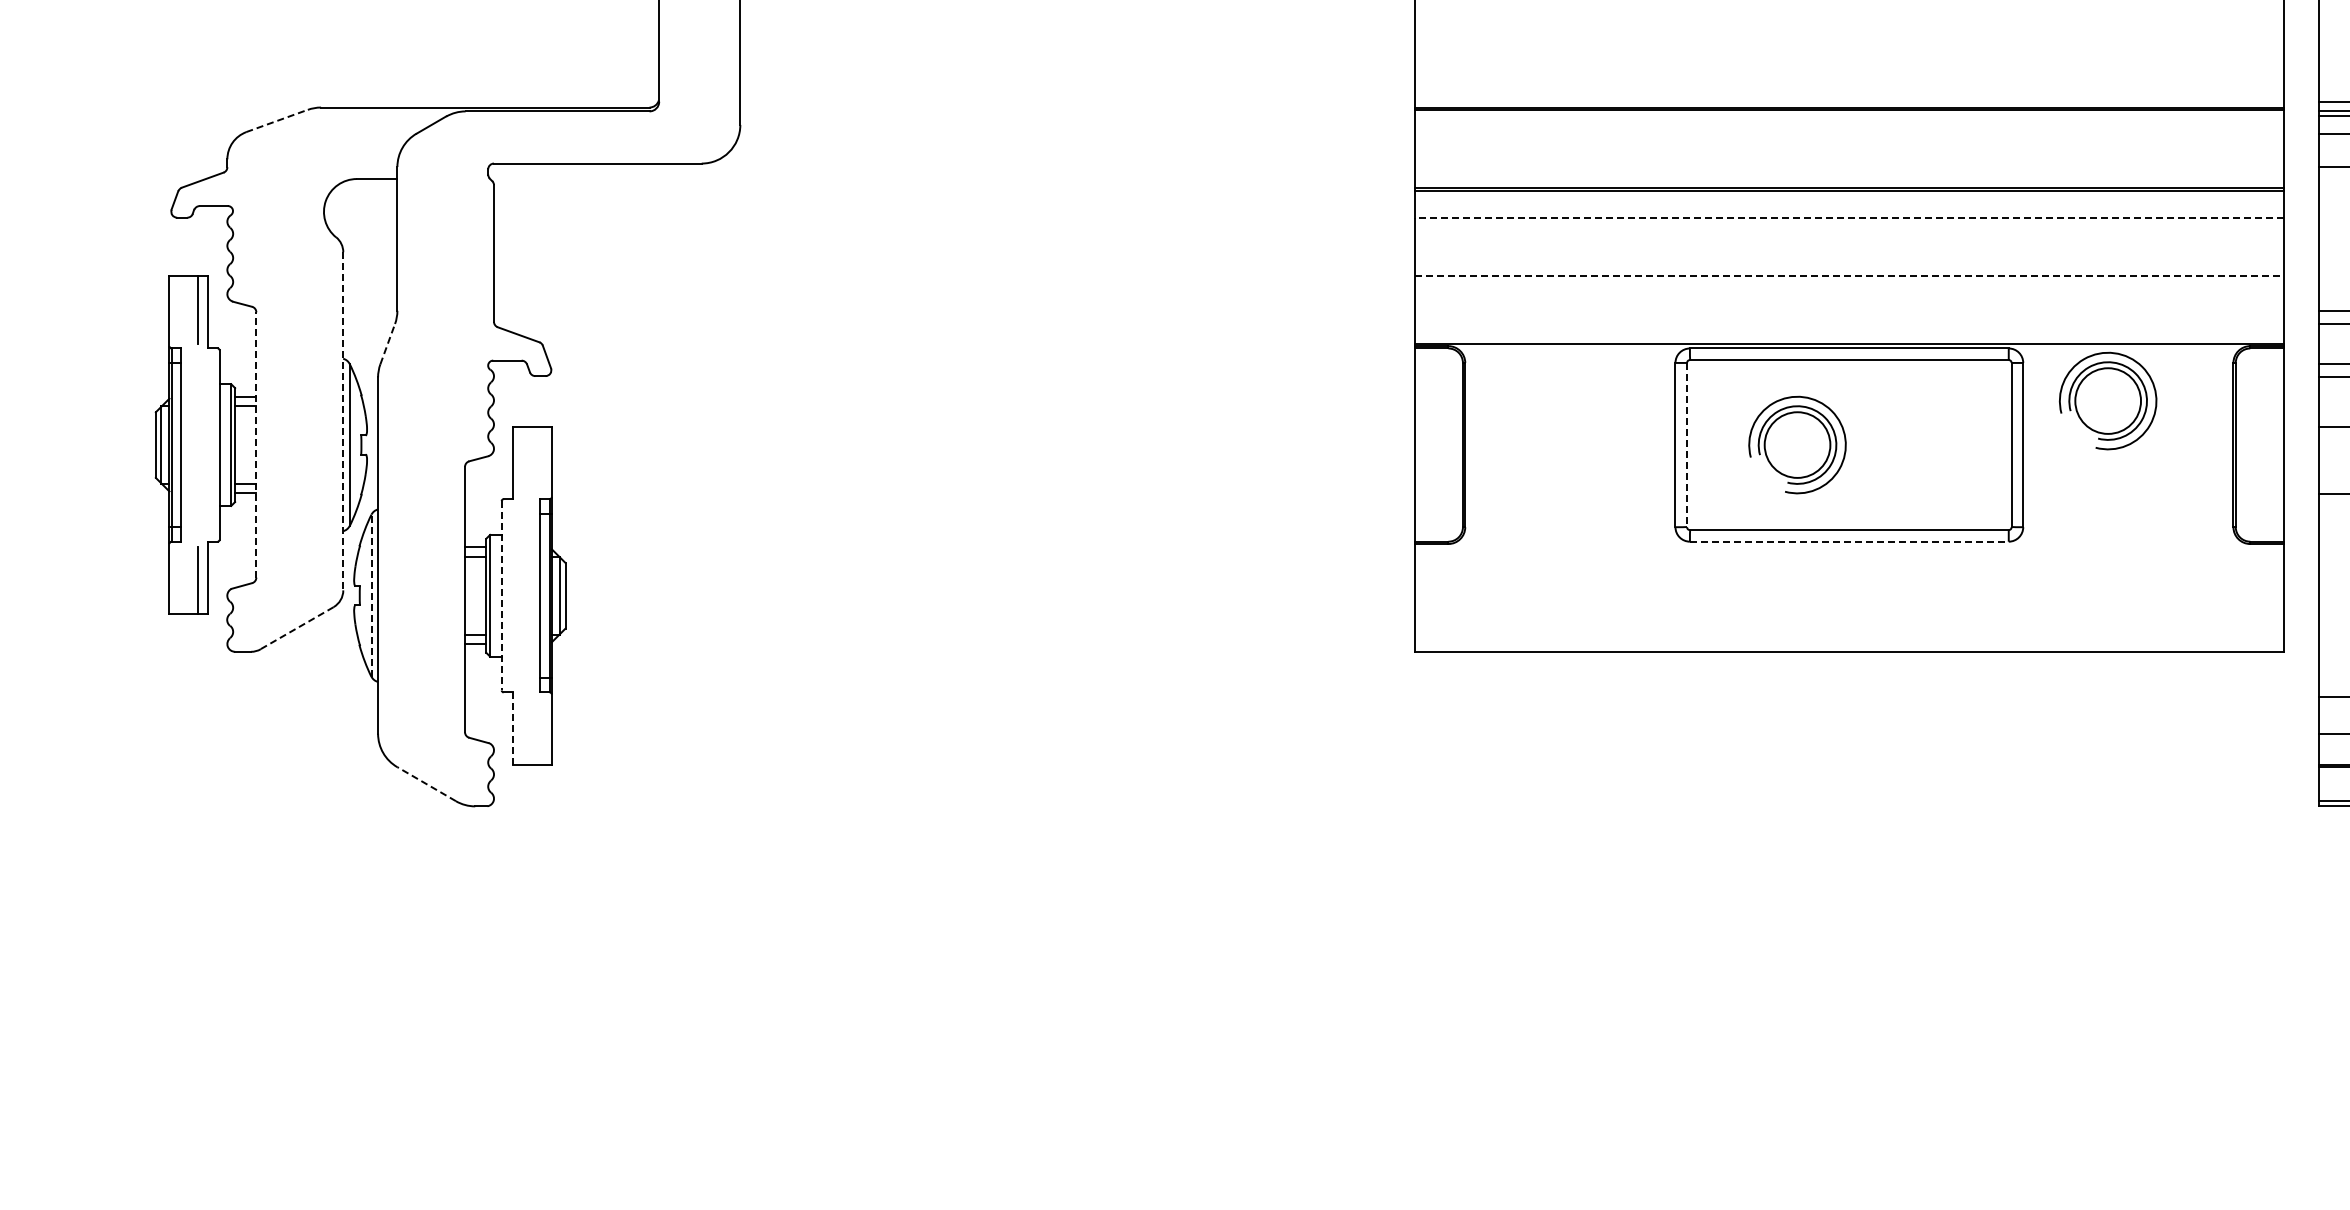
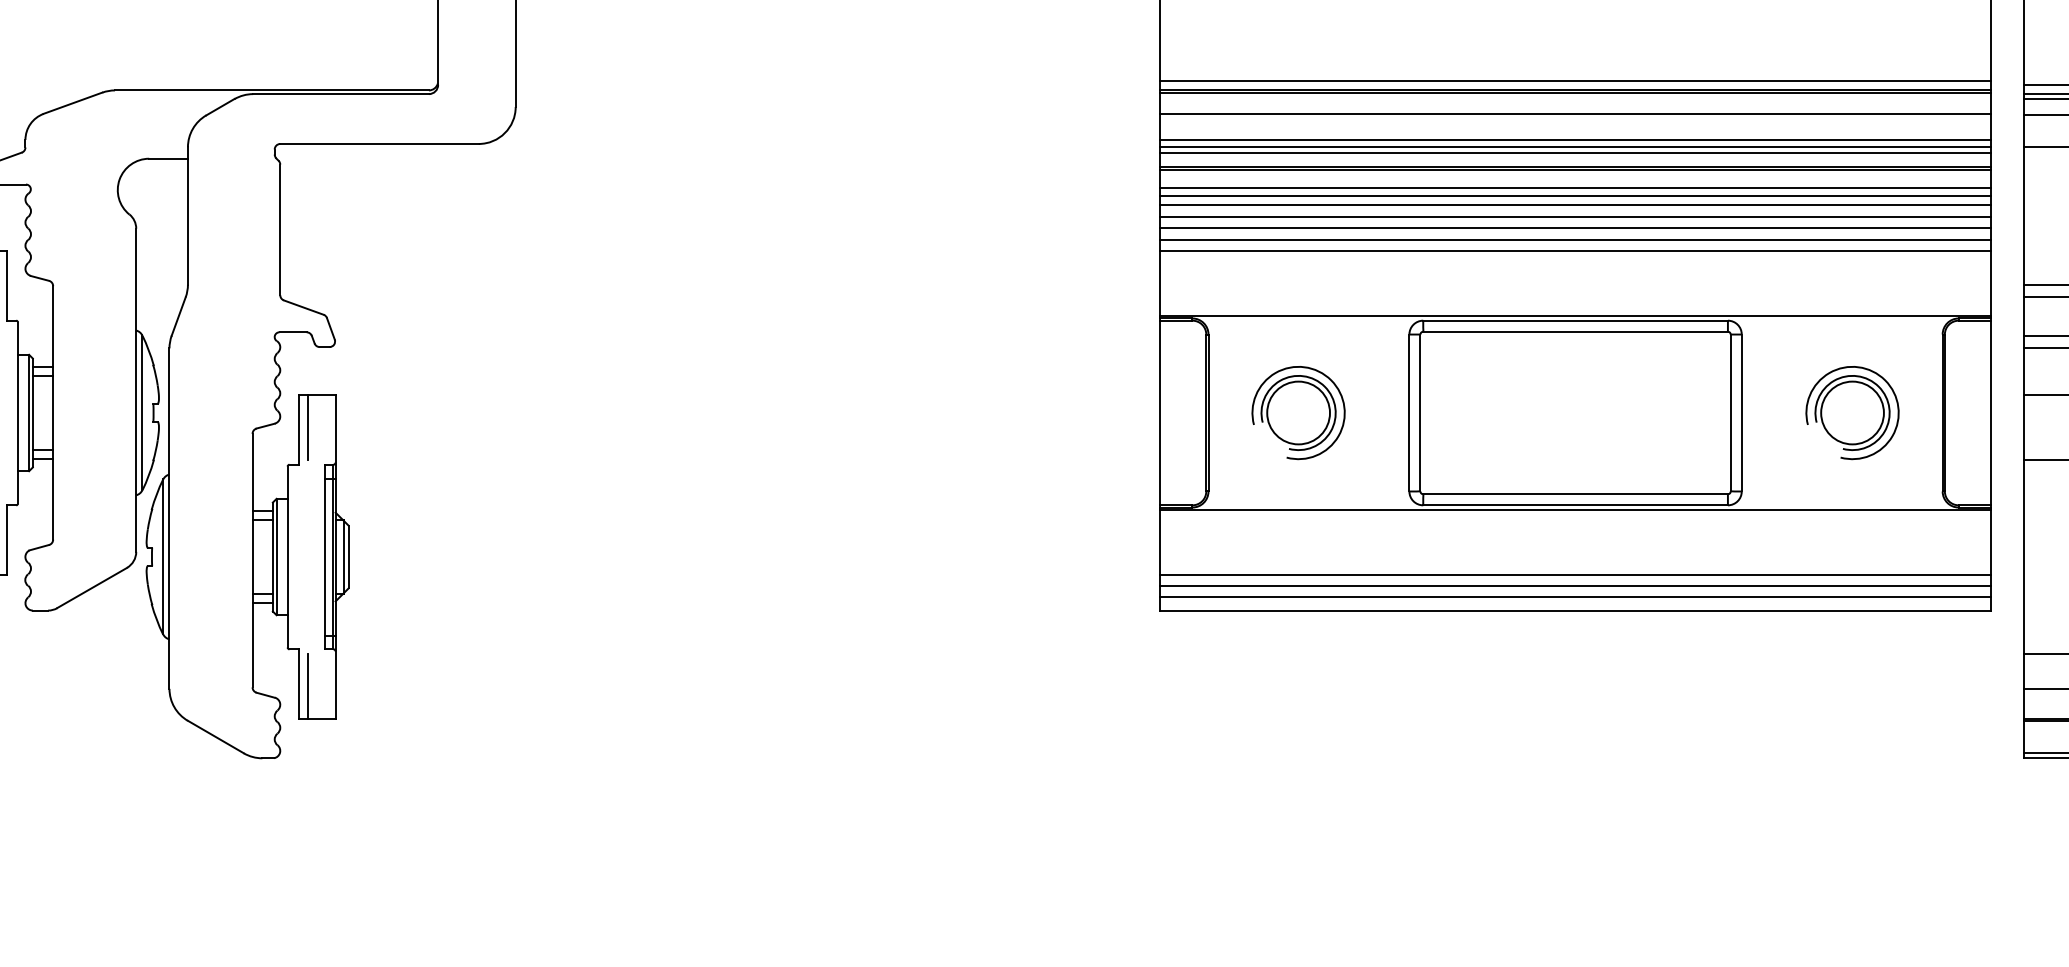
line: (1849, 97) -> (1575, 80), added
line: (277, 120) -> (73, 102), dashed -> solid
line: (1849, 132) -> (1575, 114), added
line: (1849, 159) -> (1575, 140), added
line: (1849, 167) -> (1575, 147), added
line: (1849, 172) -> (1575, 152), added
line: (1849, 209) -> (1575, 187), added
line: (1849, 217) -> (1575, 195), dashed -> solid
line: (1849, 227) -> (1575, 205), added
line: (1849, 239) -> (1575, 216), added
line: (1849, 251) -> (1575, 228), added
line: (1849, 264) -> (1575, 240), added
line: (1849, 276) -> (1575, 251), dashed -> solid
line: (387, 343) -> (178, 315), dashed -> solid
part: (2107, 400) -> (1851, 412), moved
line: (343, 421) -> (136, 390), dashed -> solid
line: (256, 444) -> (53, 412), dashed -> solid
part: (1797, 444) -> (1298, 412), moved
line: (1687, 445) -> (1420, 413), dashed -> solid
line: (522, 460) -> (307, 427), added
line: (1849, 541) -> (1575, 505), dashed -> solid
line: (1849, 546) -> (1575, 509), added
line: (371, 595) -> (163, 556), dashed -> solid
line: (501, 595) -> (287, 556), dashed -> solid
line: (1849, 614) -> (1575, 574), added
line: (1849, 625) -> (1575, 585), added
line: (296, 628) -> (91, 588), dashed -> solid
line: (1849, 637) -> (1575, 596), added
line: (513, 728) -> (298, 683), dashed -> solid
line: (522, 730) -> (307, 685), added
line: (426, 784) -> (215, 737), dashed -> solid

